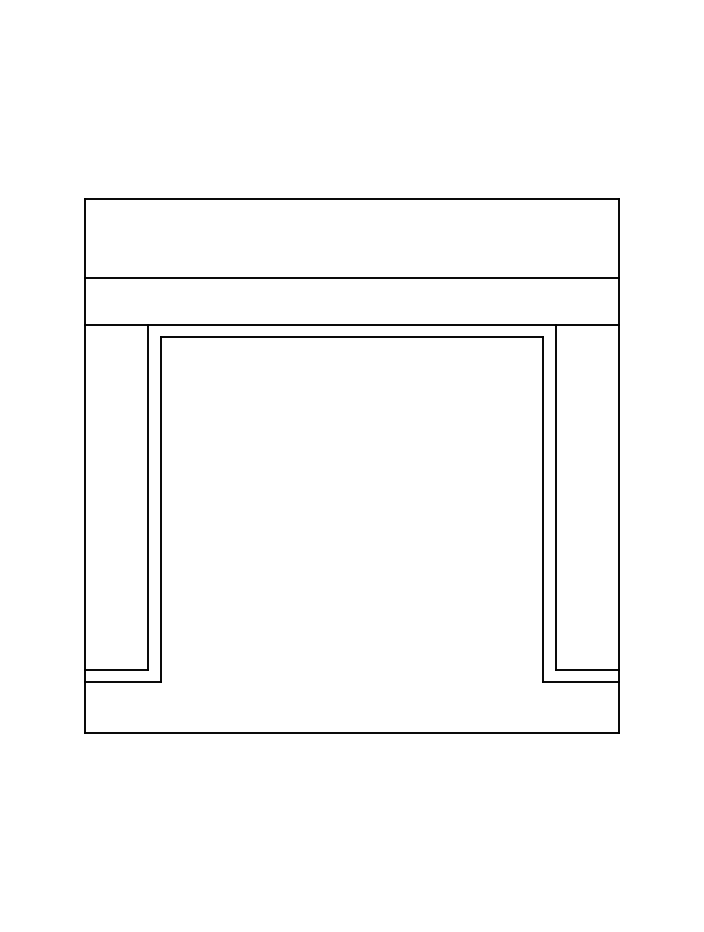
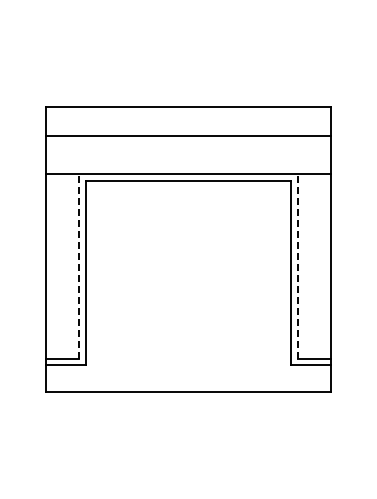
line: (352, 277) -> (188, 135), moved
line: (148, 495) -> (79, 265), solid -> dashed
line: (555, 495) -> (297, 265), solid -> dashed

